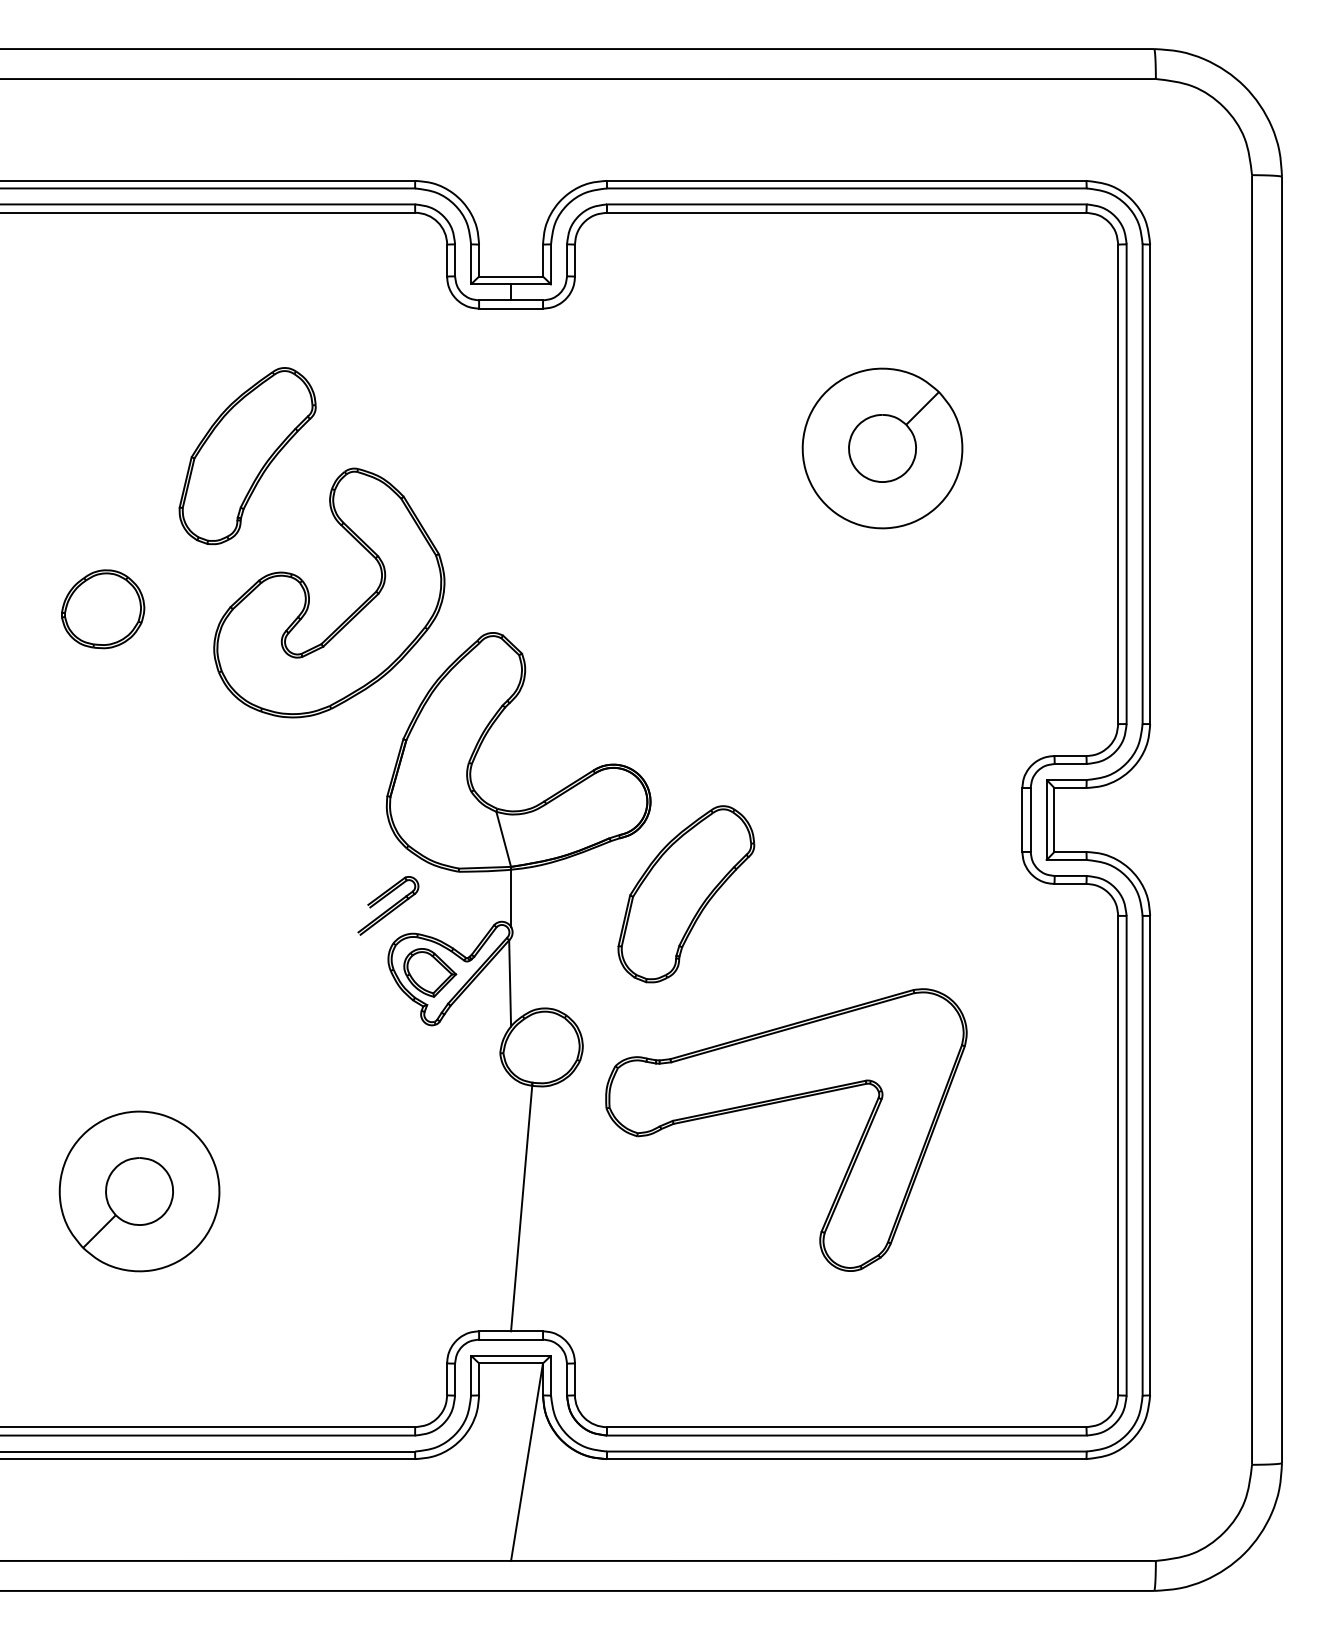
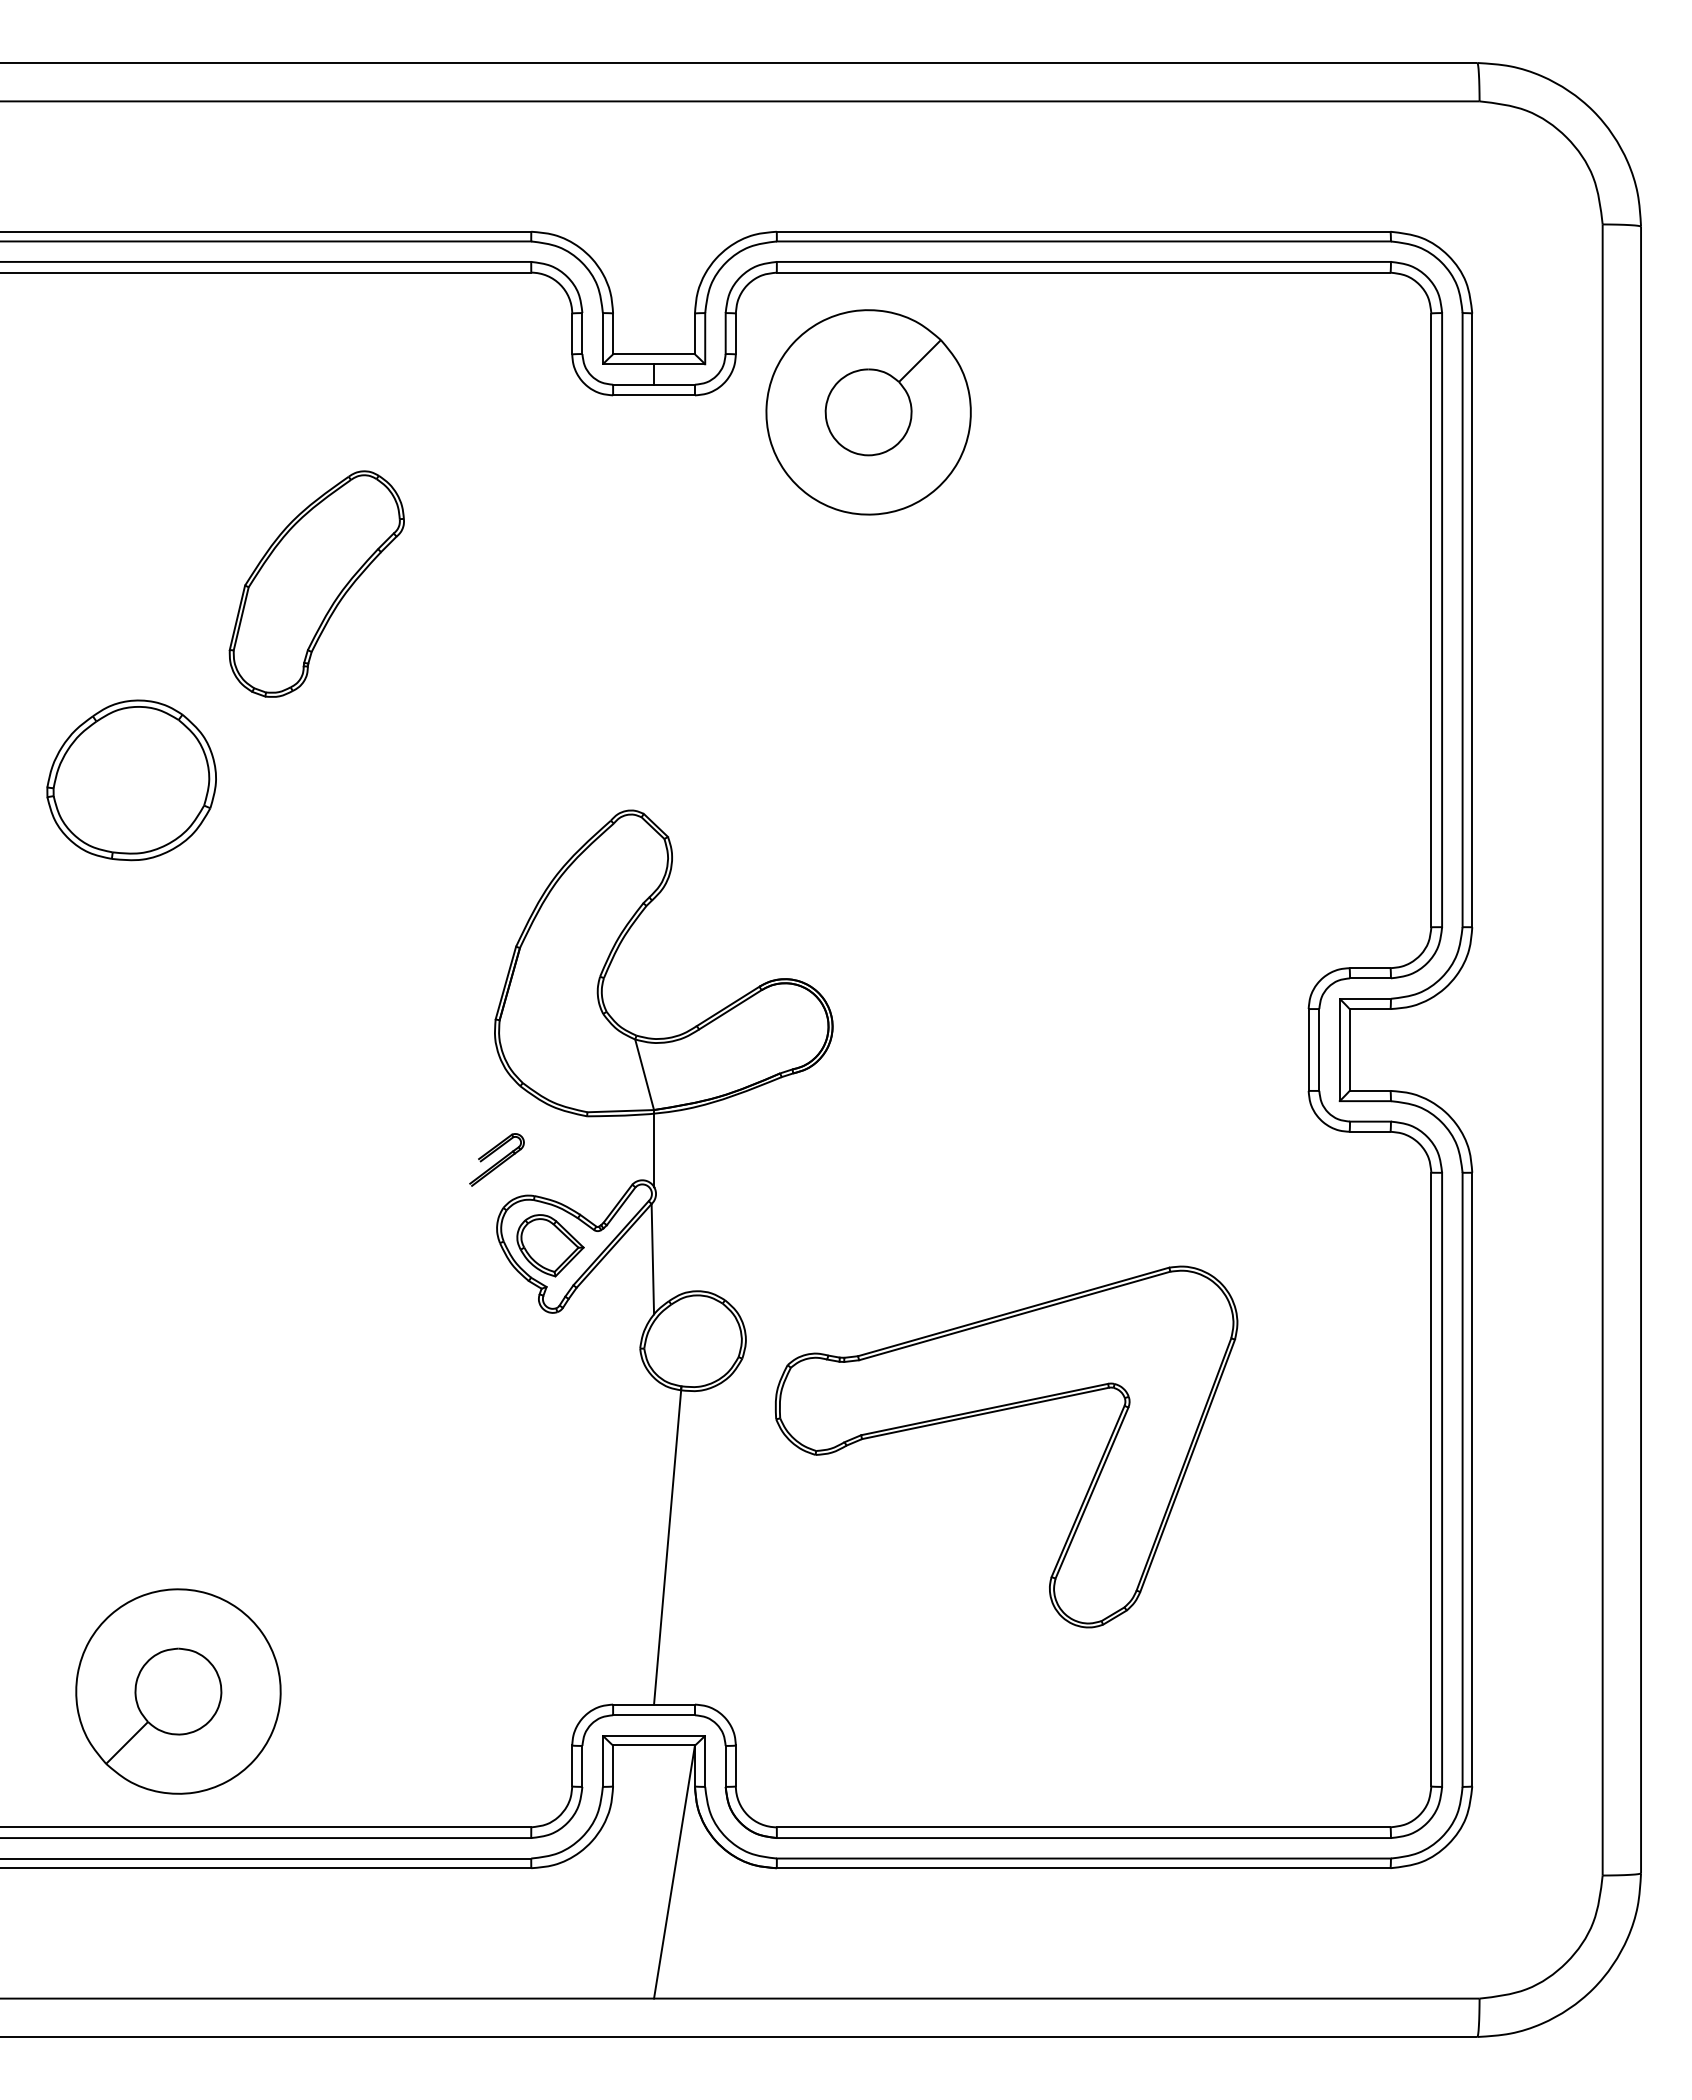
part: (882, 448) -> (868, 412), moved
part: (309, 596) -> (396, 763), removed
part: (102, 608) -> (131, 779), size x1.6
part: (686, 893) -> (878, 1144), removed
part: (388, 905) -> (496, 1159), size x0.7
part: (139, 1191) -> (178, 1691), moved

